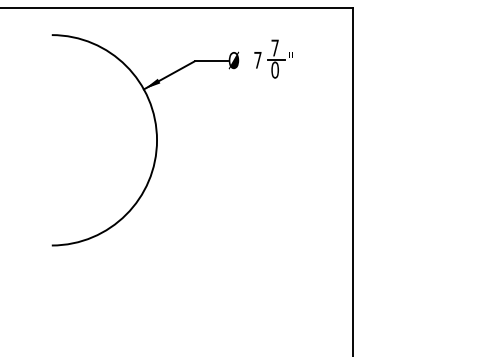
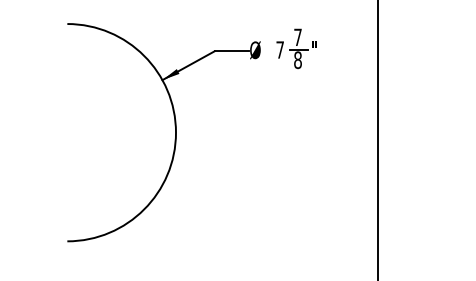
text: (274, 70) -> (297, 60), 0 -> 8

